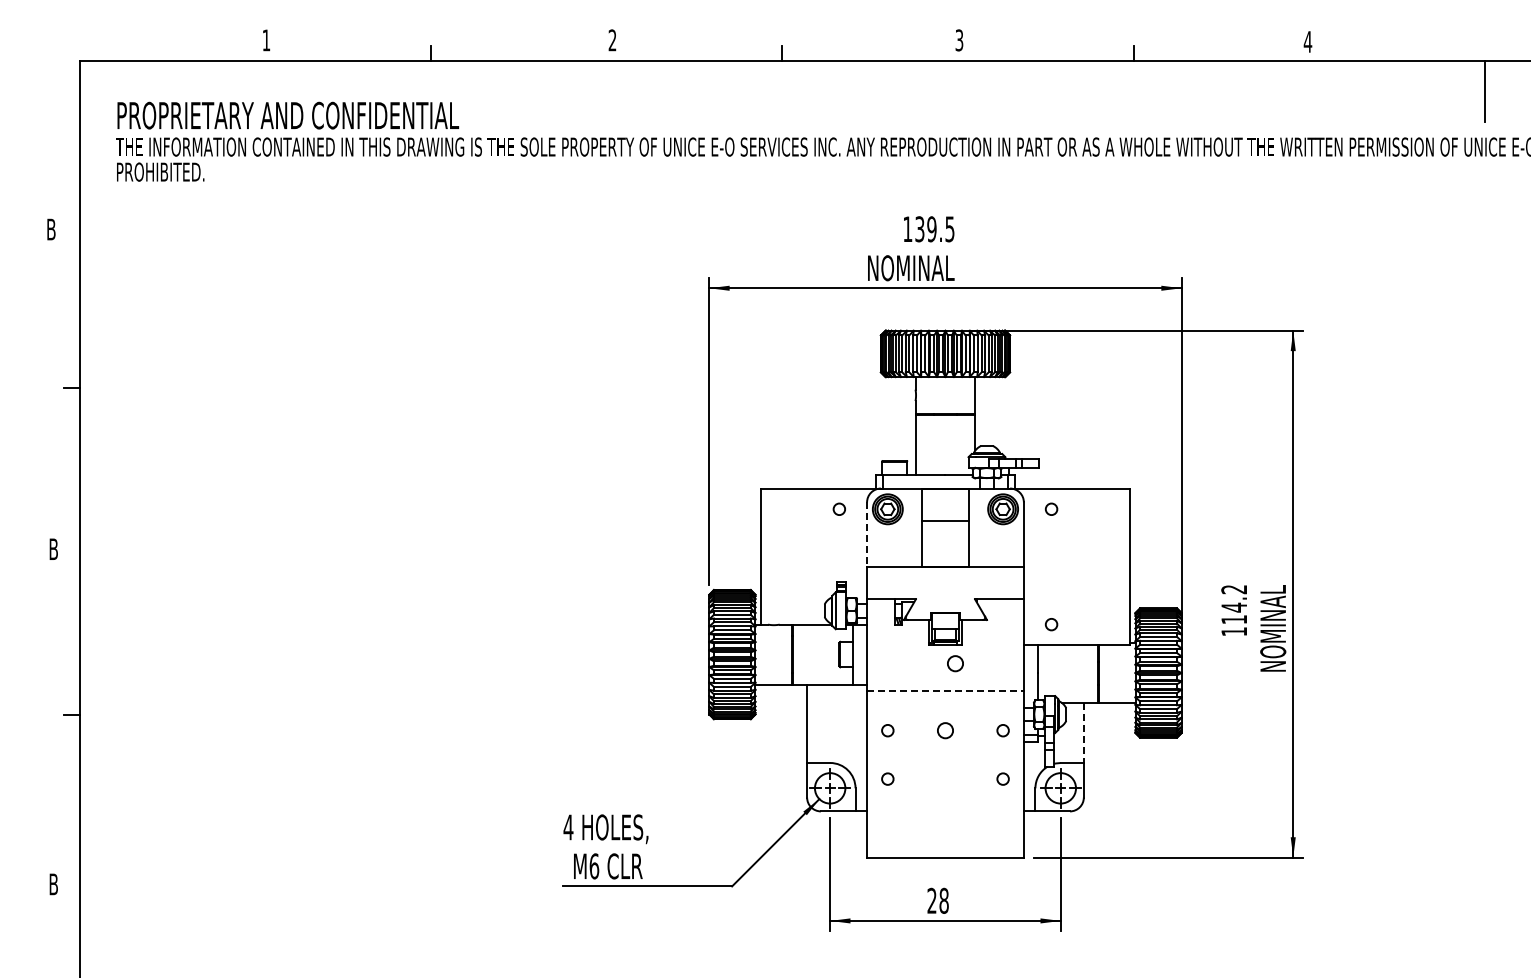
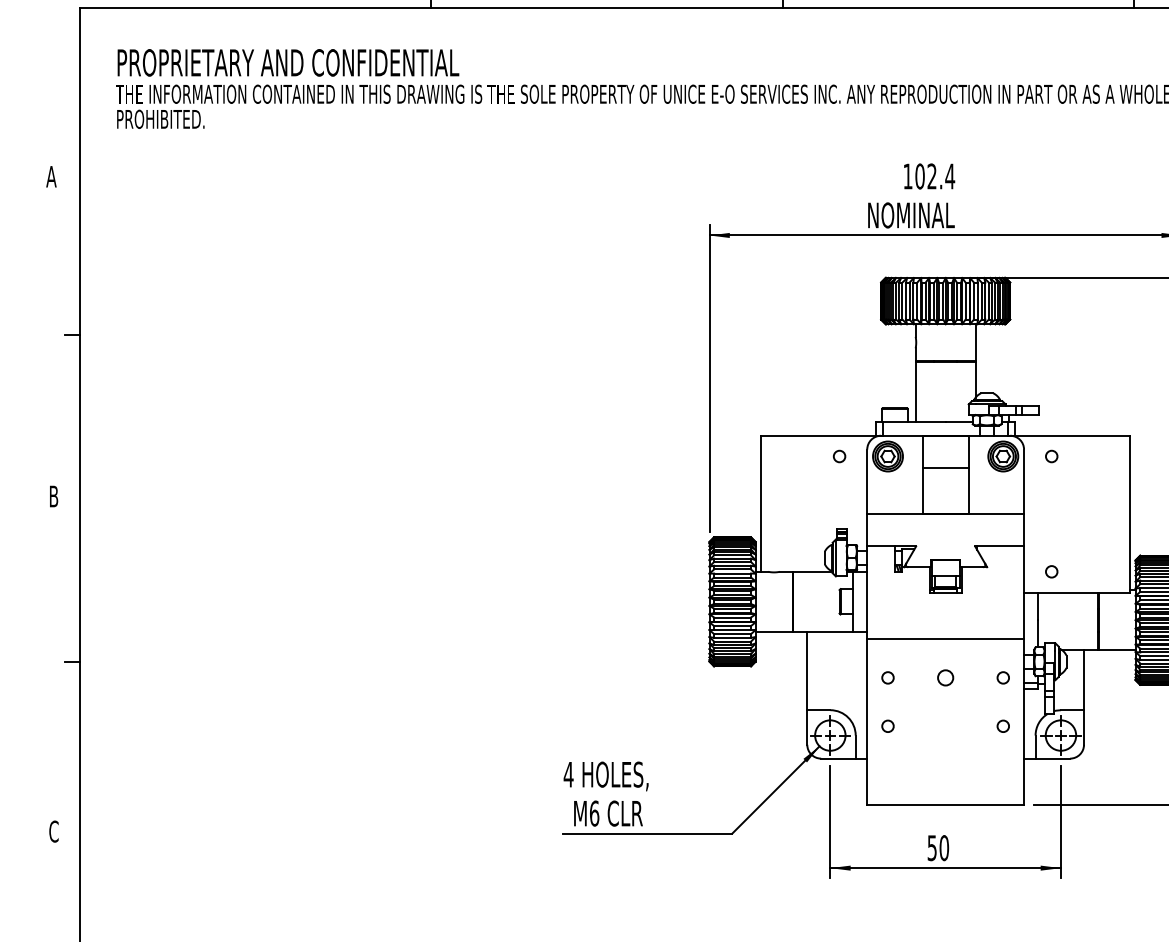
text: (51, 229) -> (51, 176), B -> A
text: (934, 229) -> (934, 176), 139.5 -> 102.4
line: (867, 535) -> (867, 482), dashed -> solid
circle: (955, 663) -> (955, 610), removed
line: (945, 691) -> (945, 638), dashed -> solid
line: (1083, 733) -> (1083, 680), dashed -> solid
text: (53, 884) -> (53, 831), B -> C
text: (937, 900) -> (937, 847), 28 -> 50

